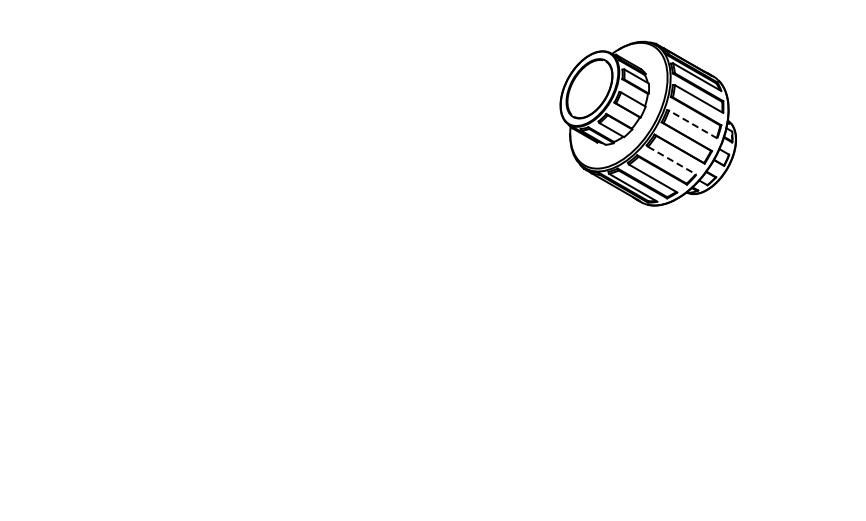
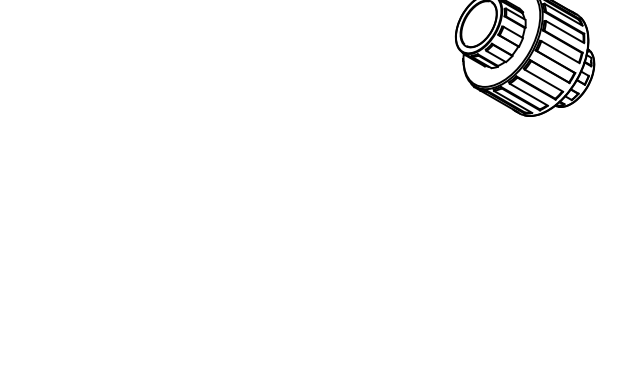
line: (693, 124) -> (560, 52), dashed -> solid
line: (672, 160) -> (544, 80), dashed -> solid

